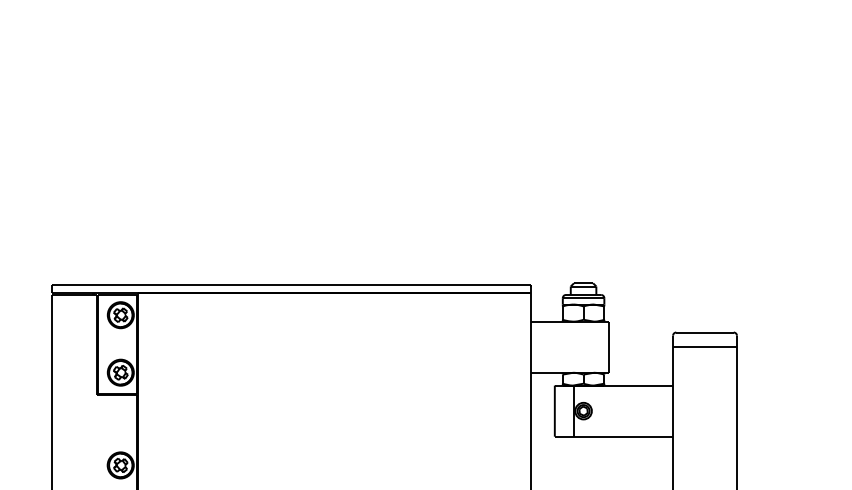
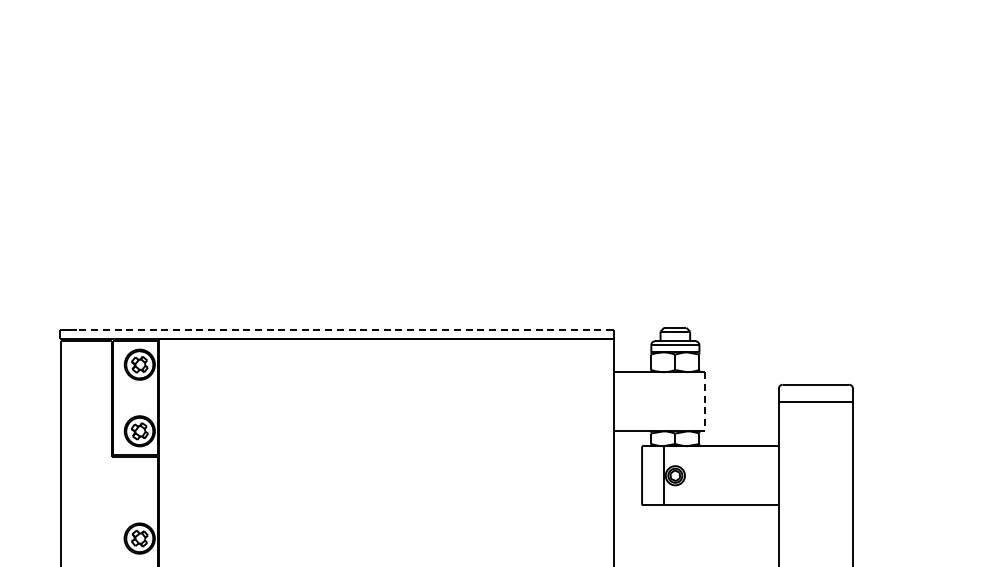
line: (297, 284) -> (344, 329), solid -> dashed
line: (608, 346) -> (704, 401), solid -> dashed

